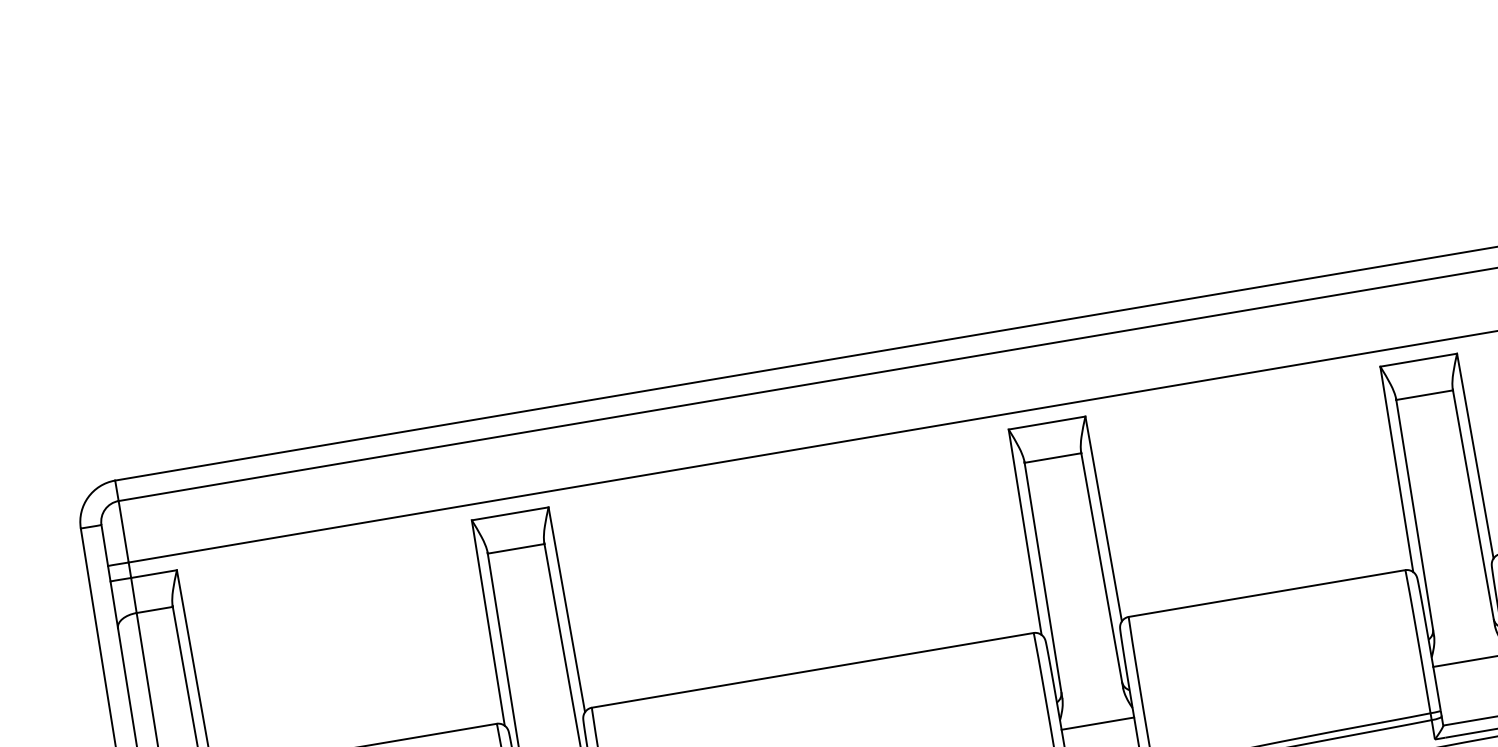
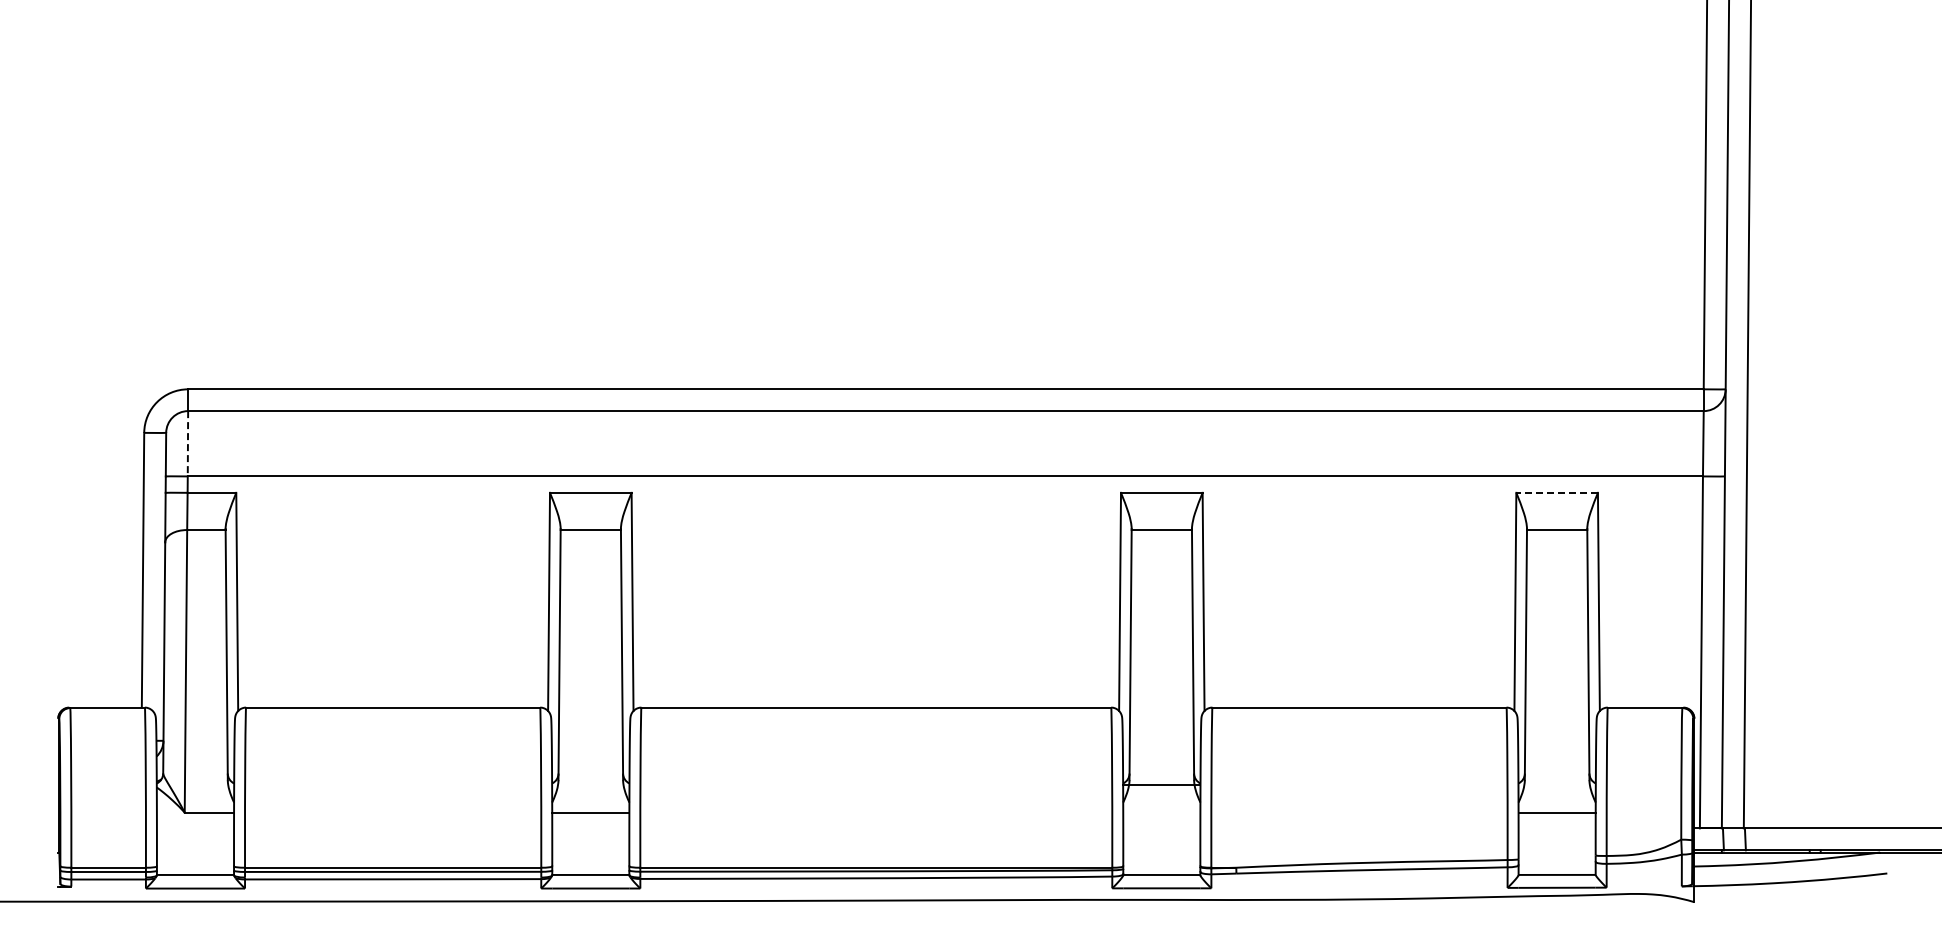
line: (1419, 359) -> (1557, 492), solid -> dashed
line: (123, 531) -> (187, 443), solid -> dashed
line: (1097, 723) -> (1161, 784), moved

